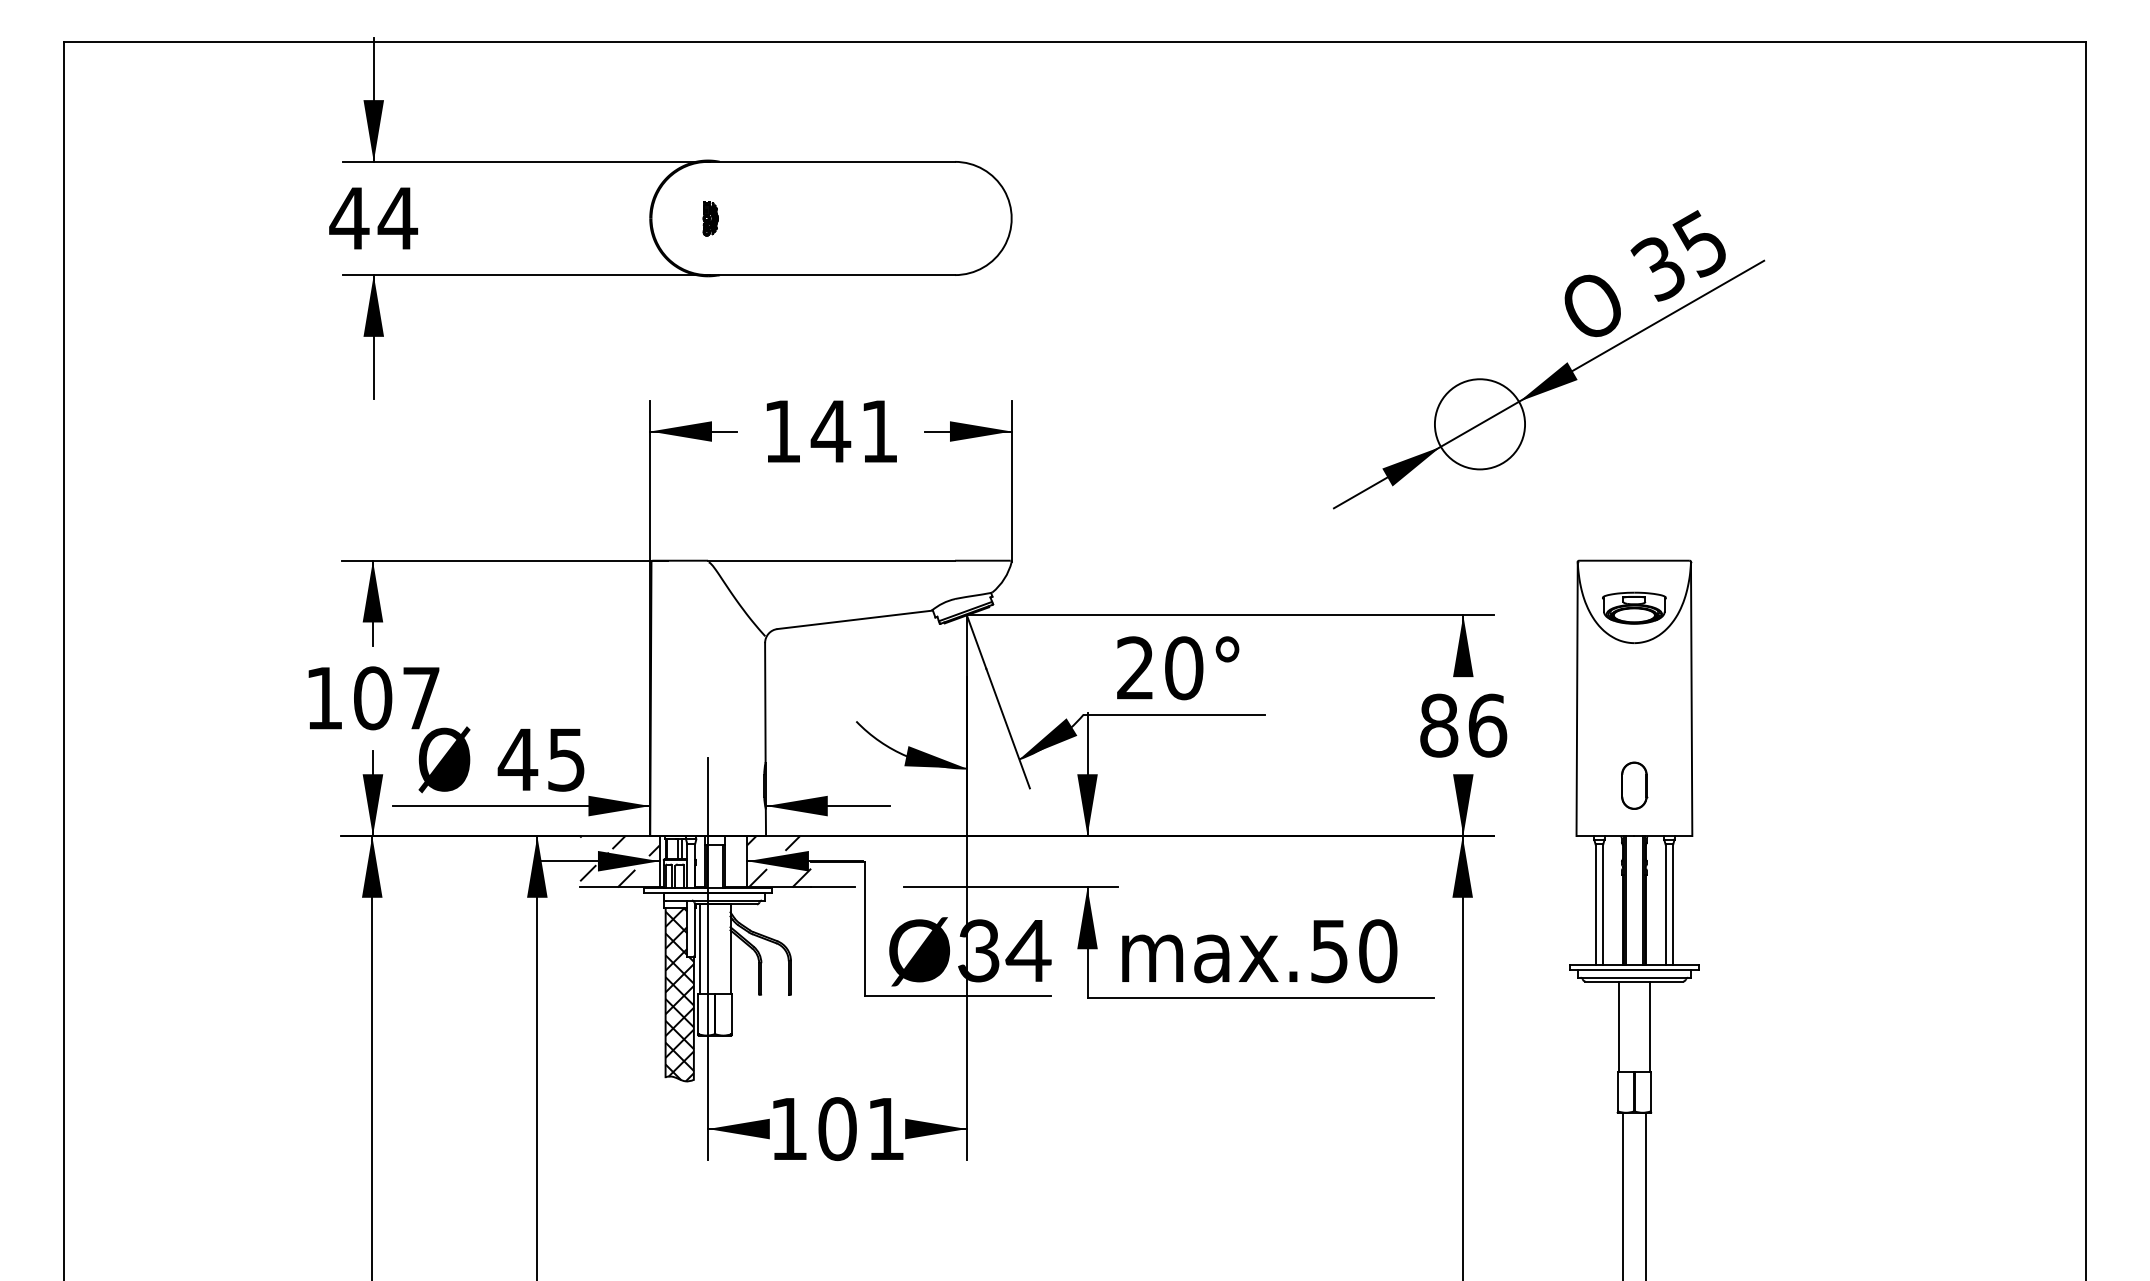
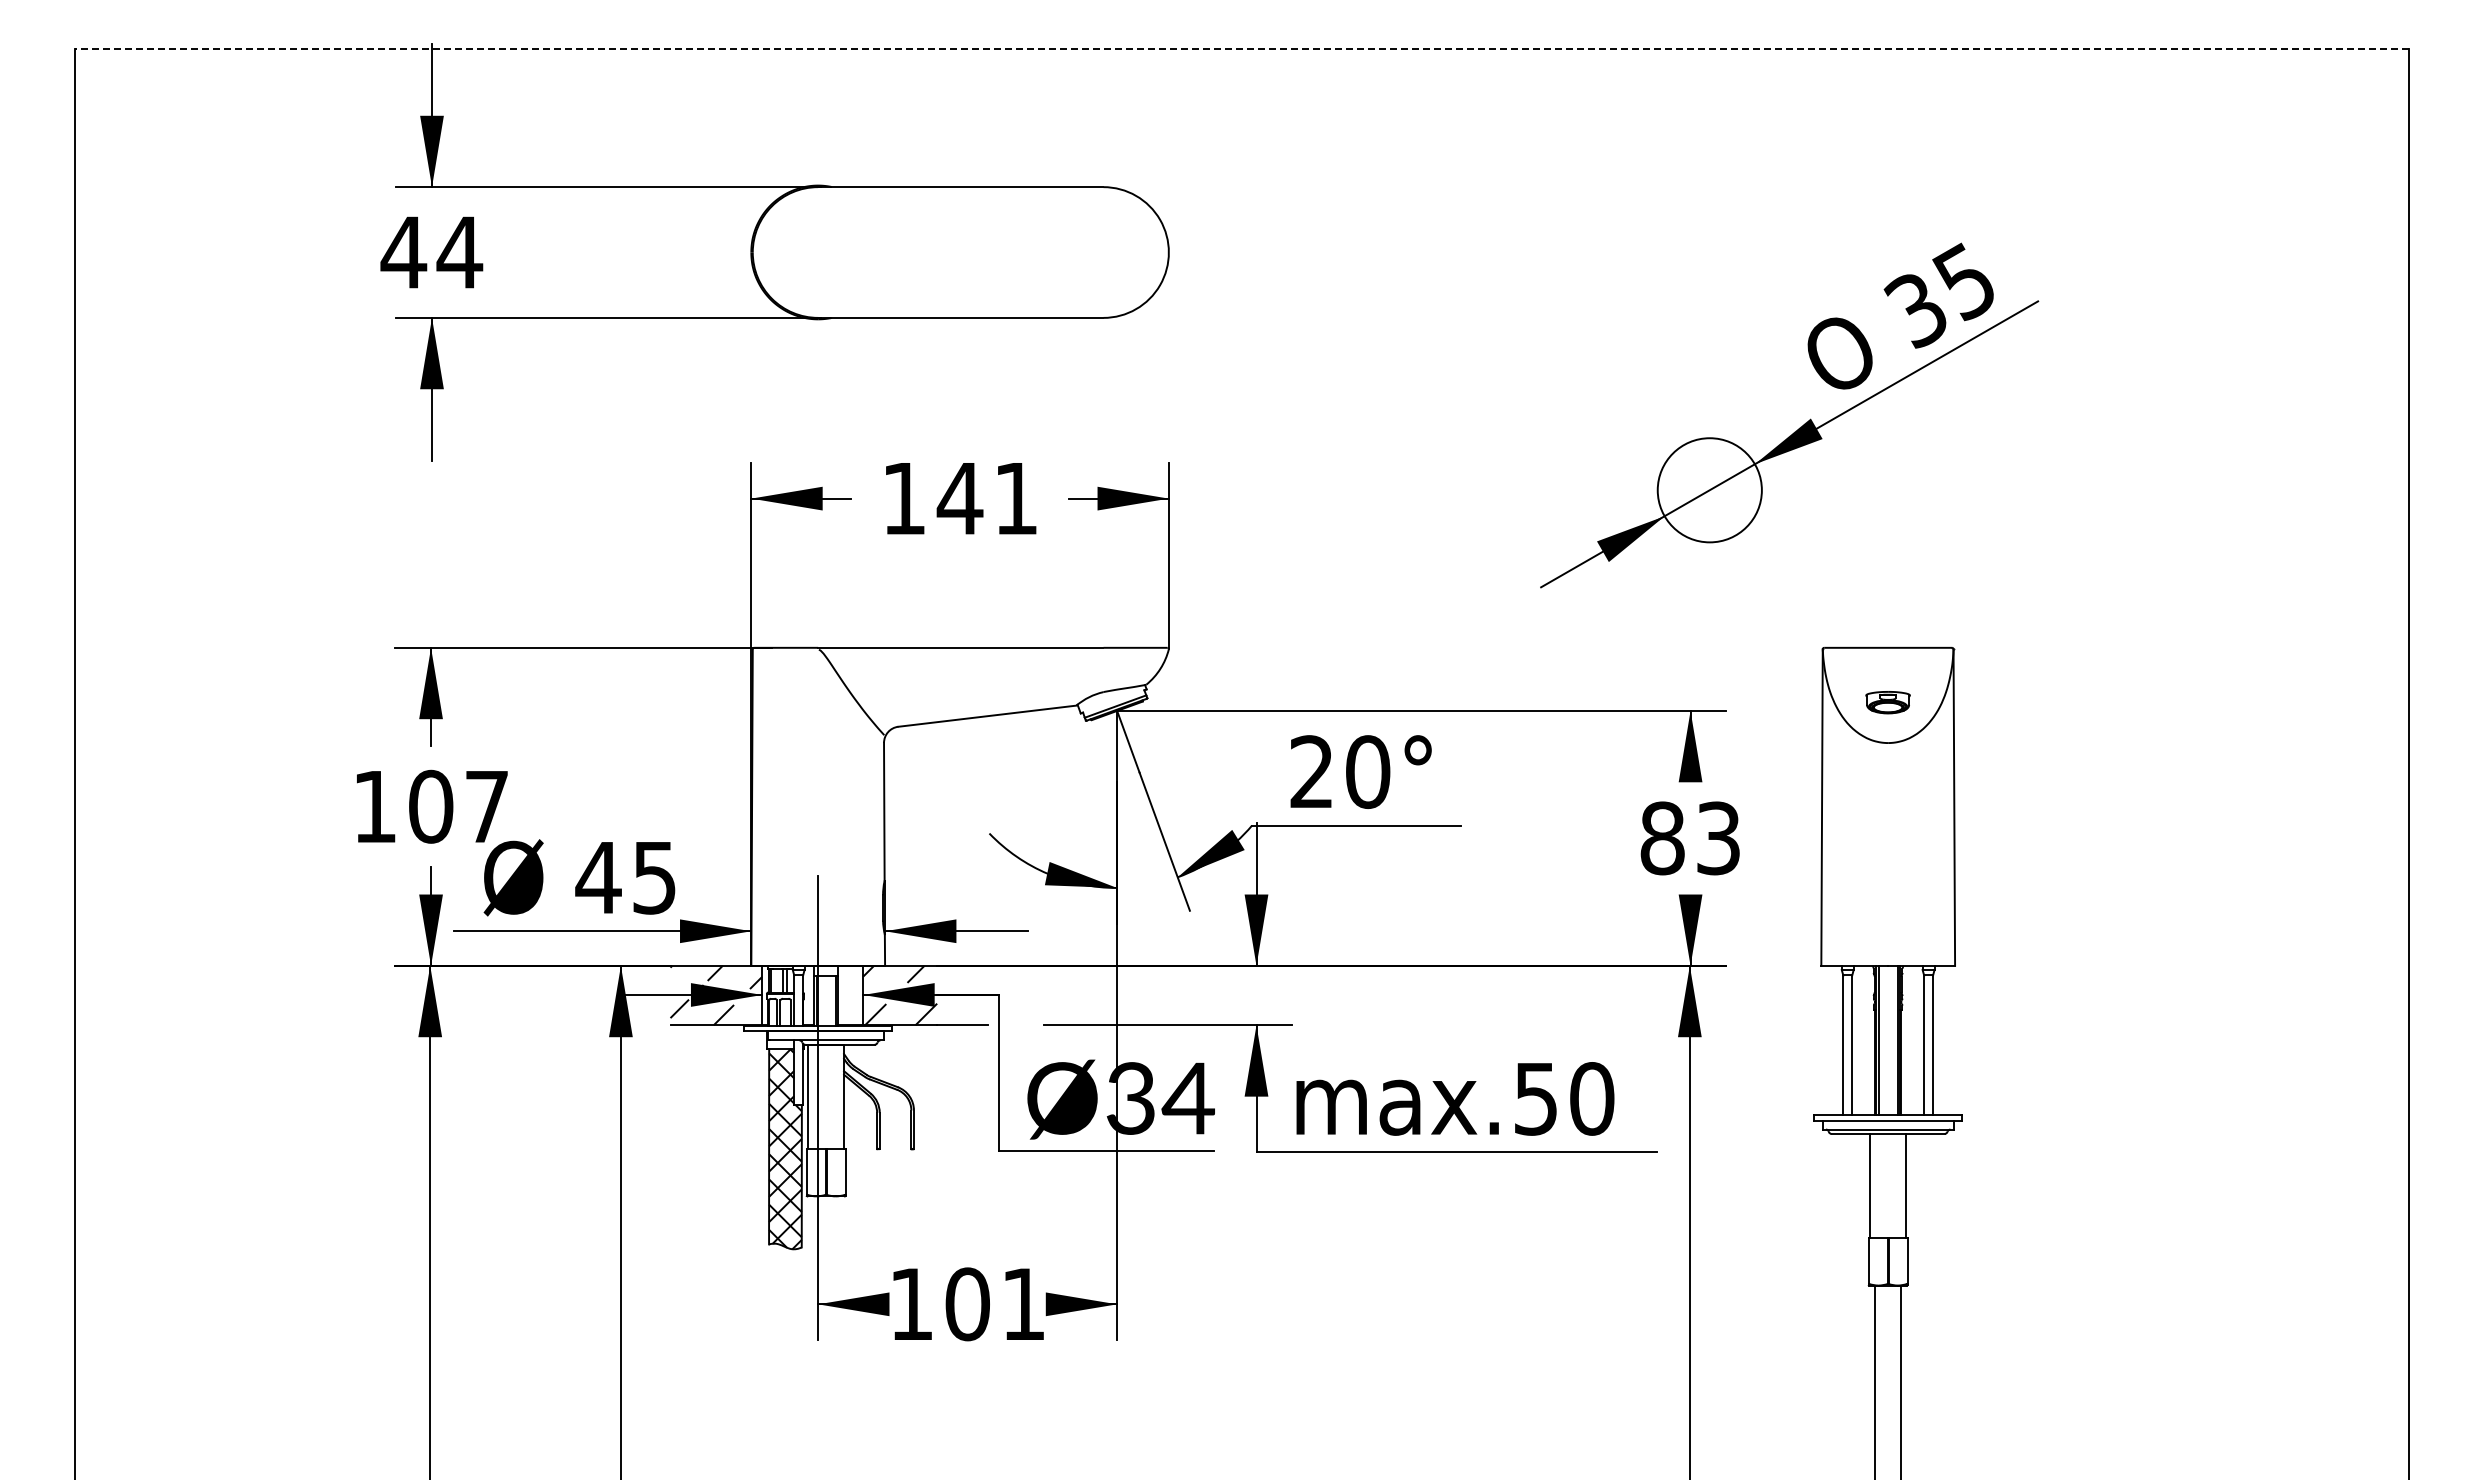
line: (1074, 41) -> (1241, 48), solid -> dashed
part: (710, 219) -> (821, 253), removed
part: (1633, 608) -> (1887, 702), size x0.6
text: (1488, 725) -> (1719, 838), 86 -> 83
part: (1634, 785) -> (1888, 907), removed

